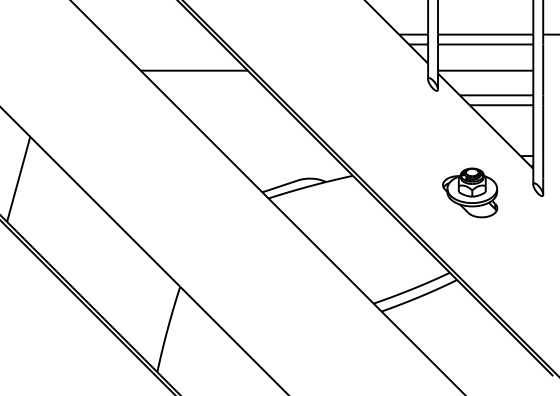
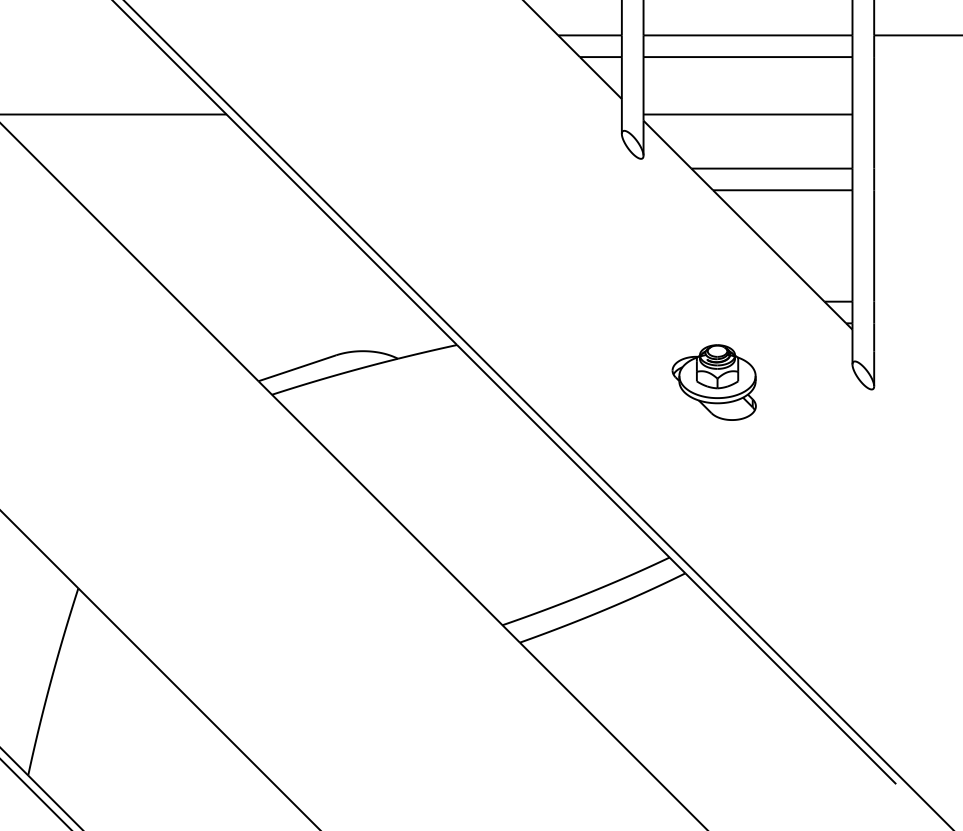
part: (470, 192) -> (714, 381), size x0.7

